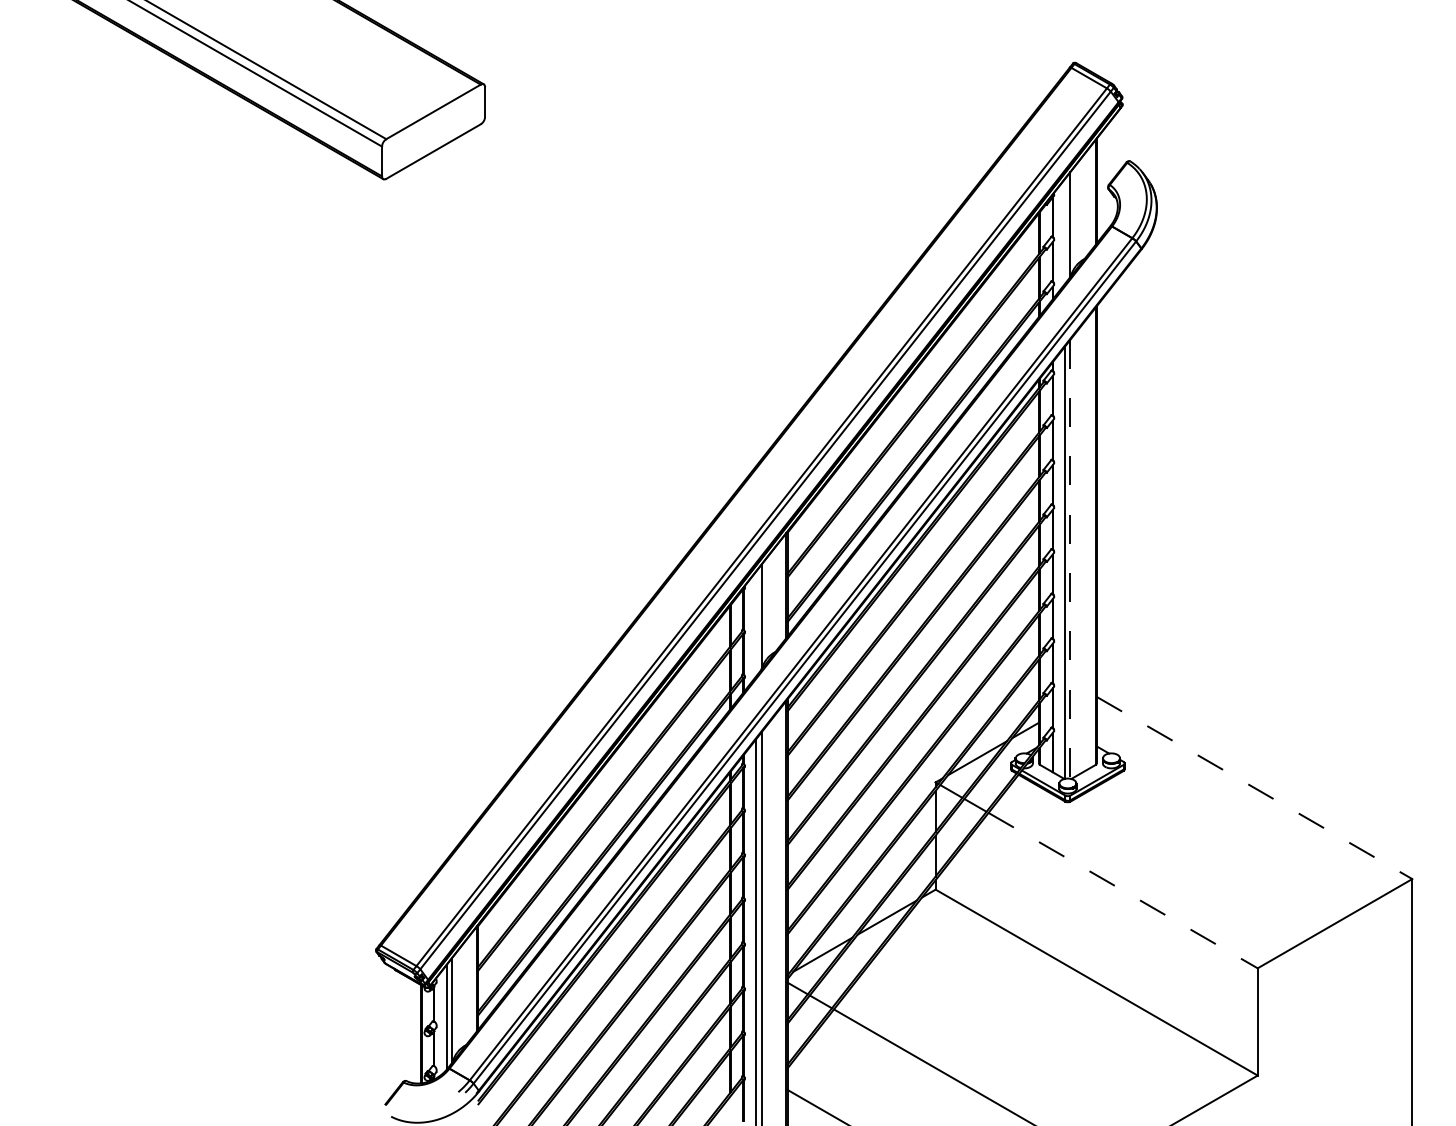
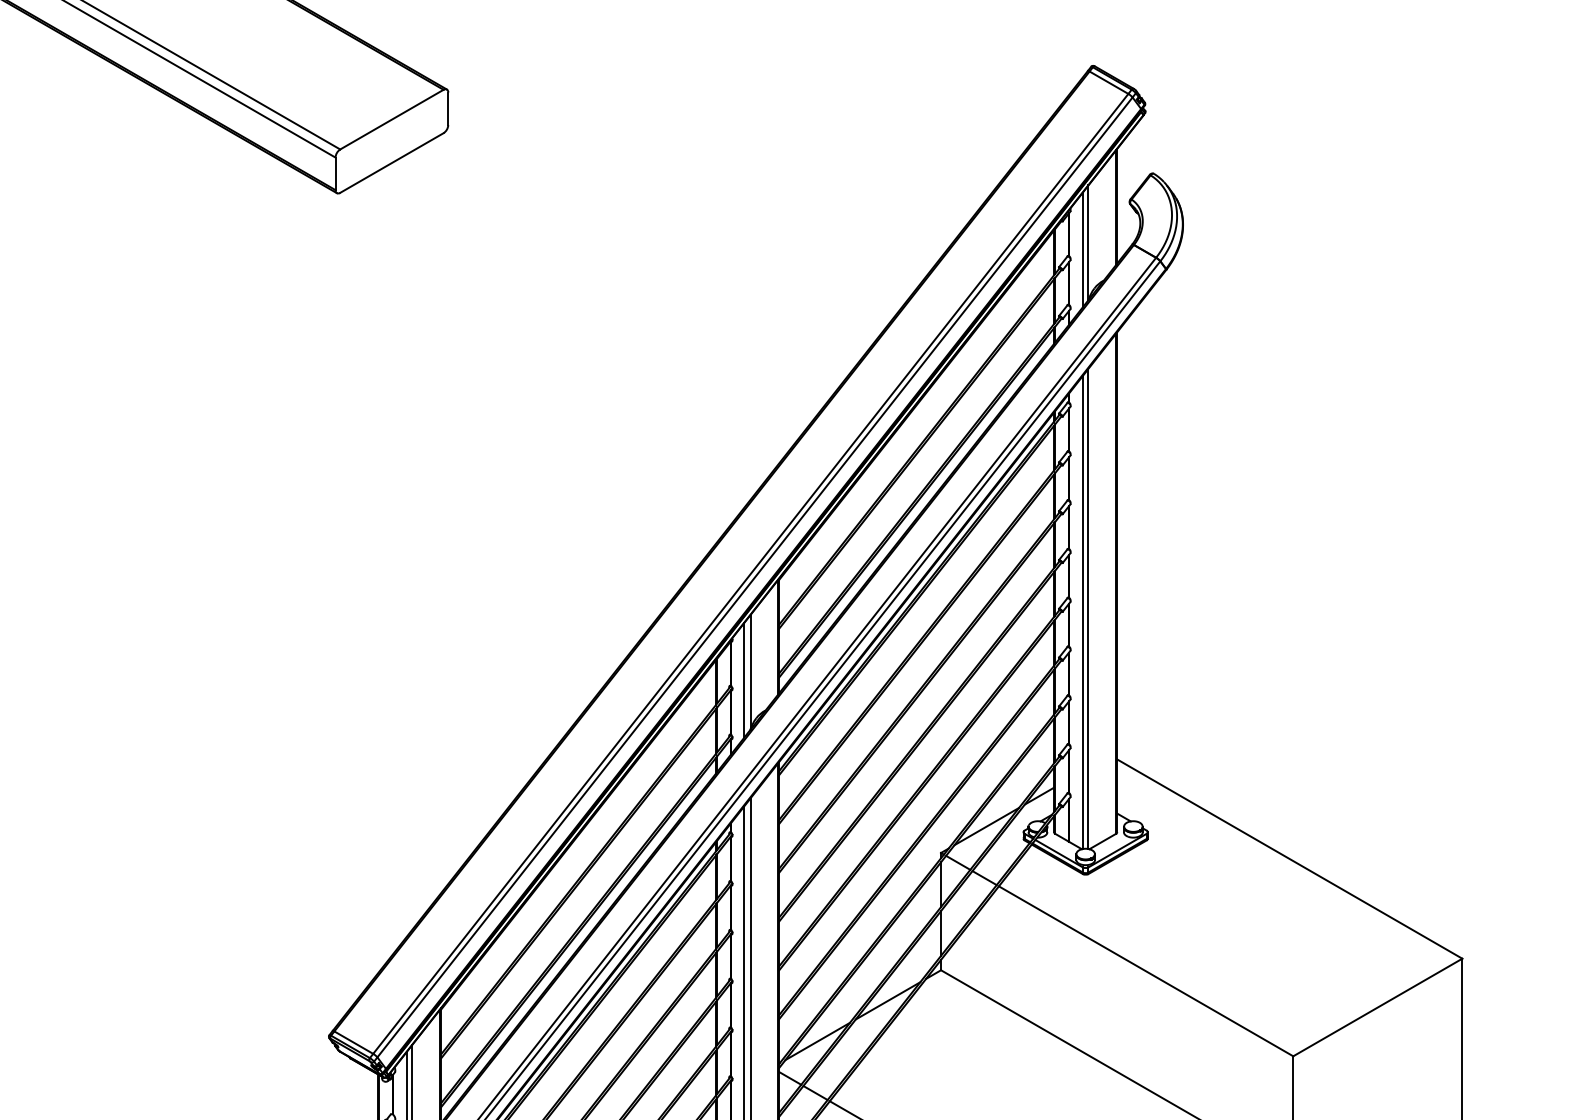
line: (1065, 230) -> (1083, 249), added
line: (1070, 559) -> (1088, 609), dashed -> solid
line: (755, 623) -> (744, 679), added
line: (1255, 788) -> (1290, 859), dashed -> solid
line: (1123, 890) -> (1146, 971), dashed -> solid

